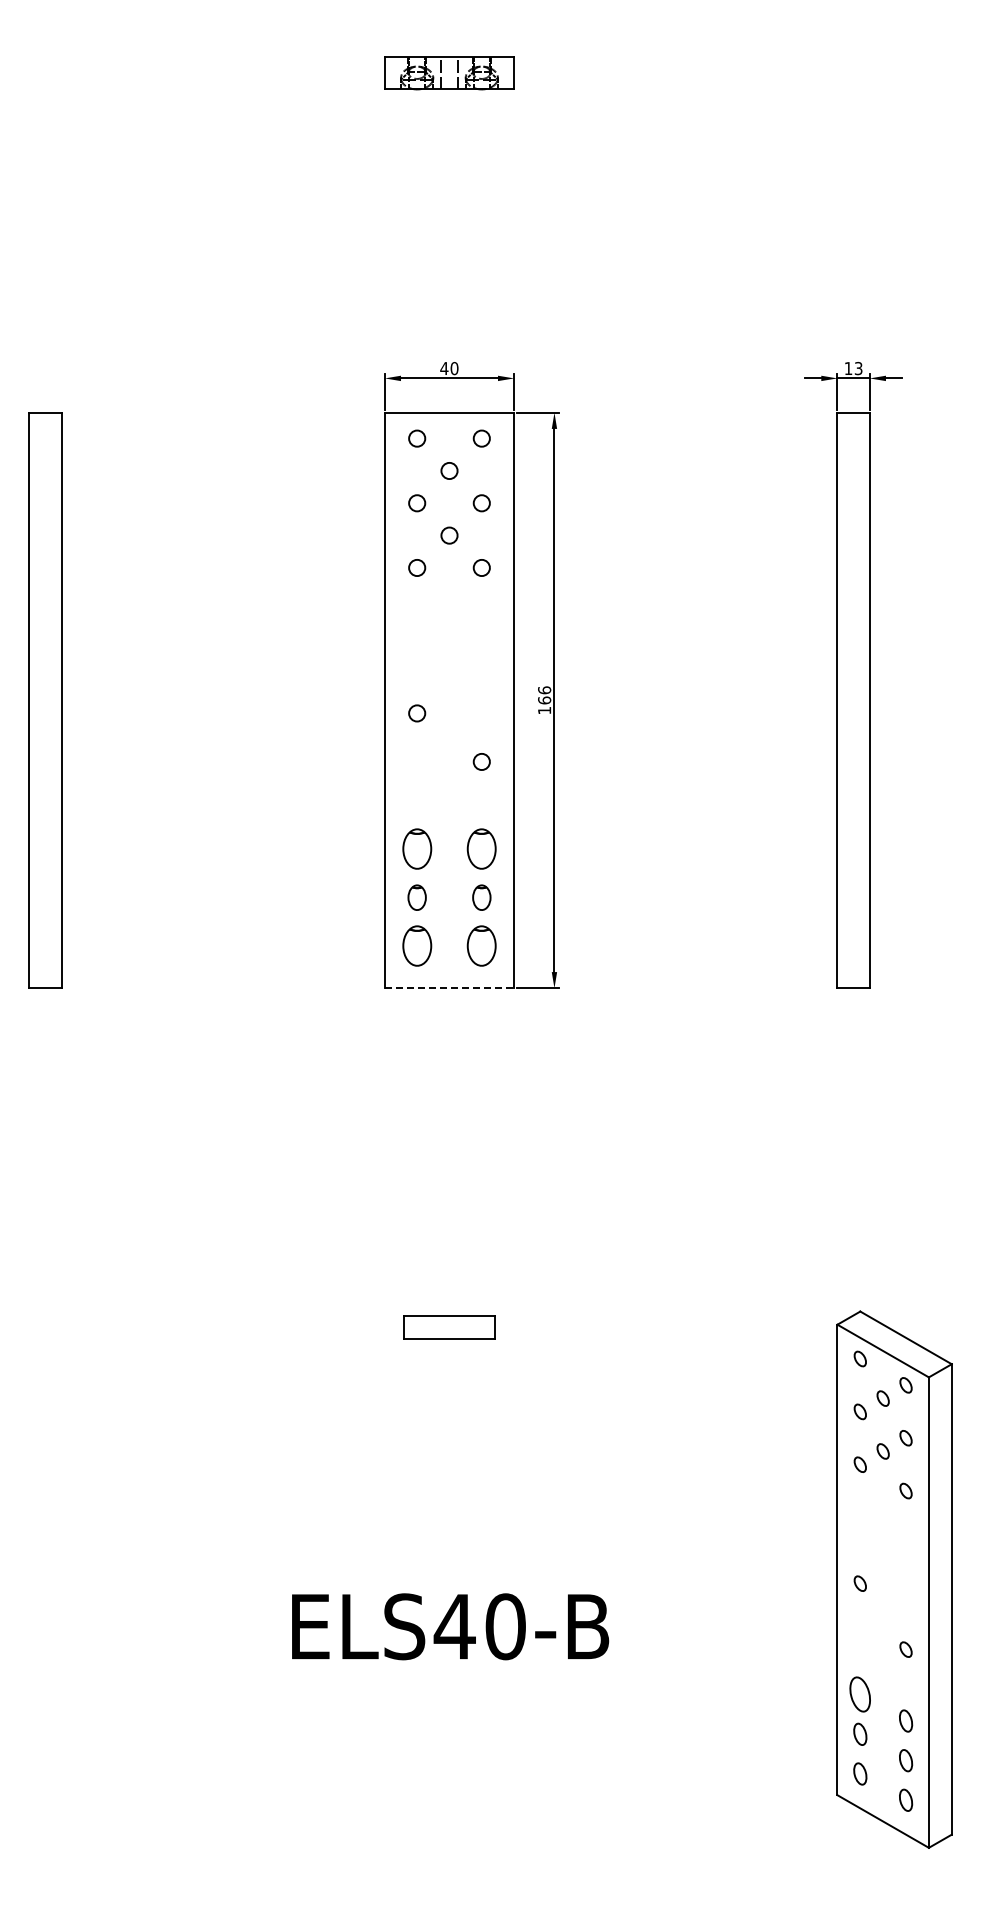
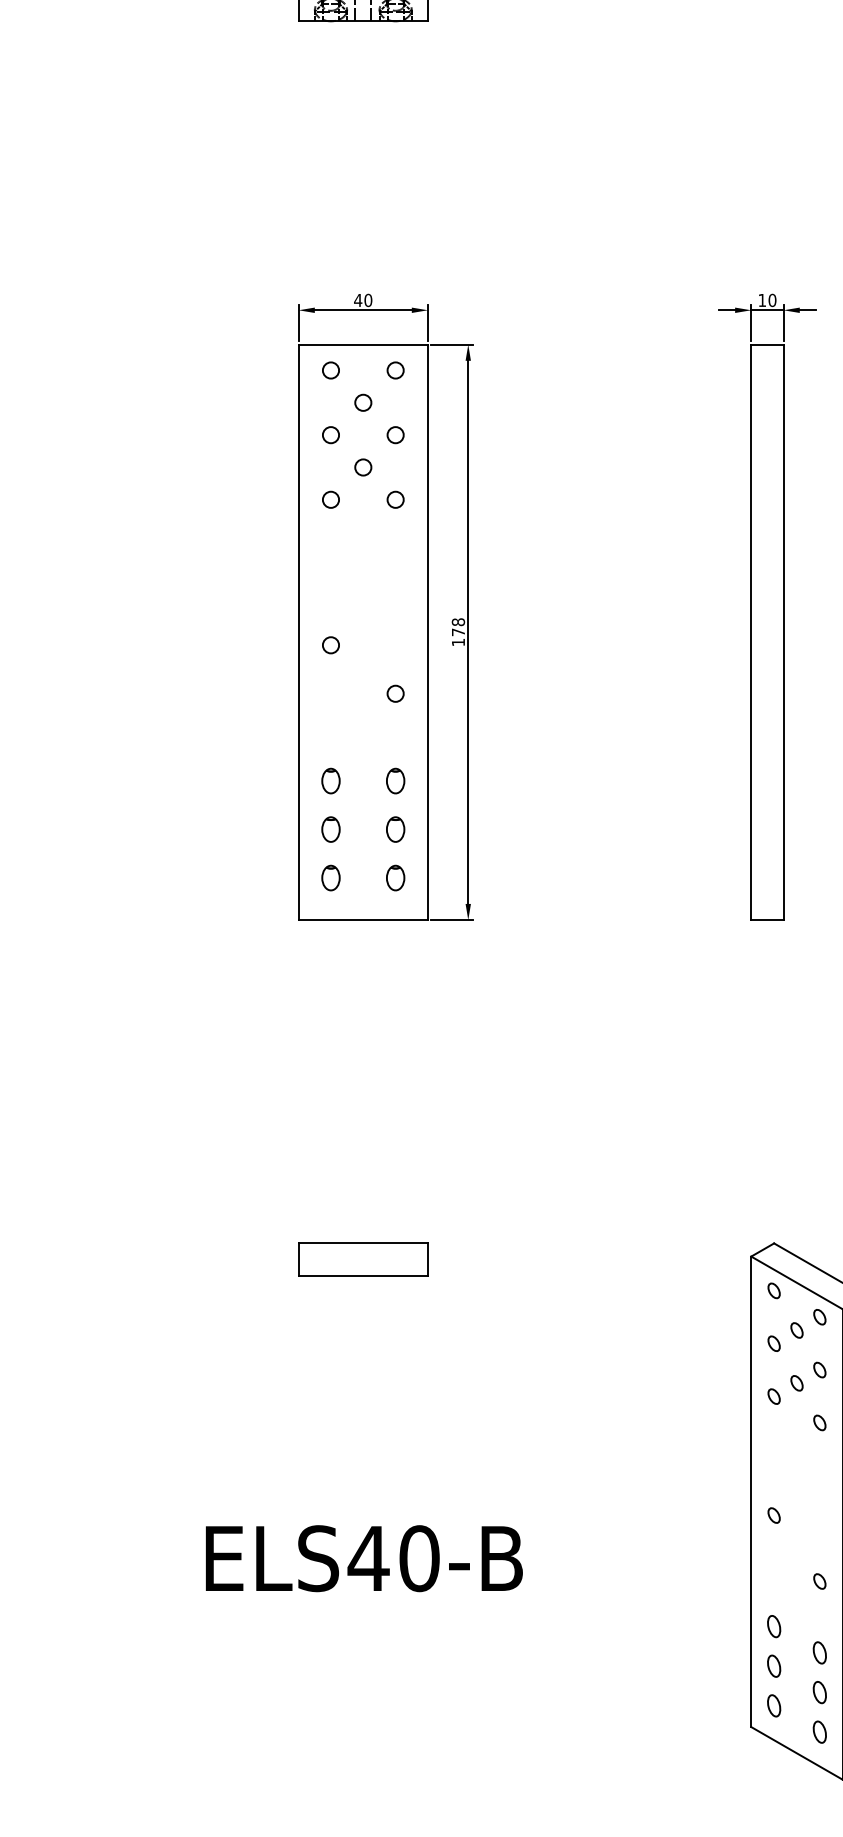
text: (858, 368) -> (772, 300), 13 -> 10
text: (544, 695) -> (458, 627), 166 -> 178
part: (416, 849) -> (330, 781), size x0.62
part: (481, 849) -> (395, 781), size x0.62
part: (416, 946) -> (330, 878), size x0.62
part: (481, 946) -> (395, 878), size x0.62
line: (449, 988) -> (363, 920), dashed -> solid
part: (449, 1327) -> (363, 1259), size x1.43
part: (860, 1694) -> (774, 1626), size x0.62

